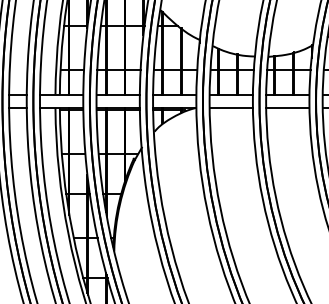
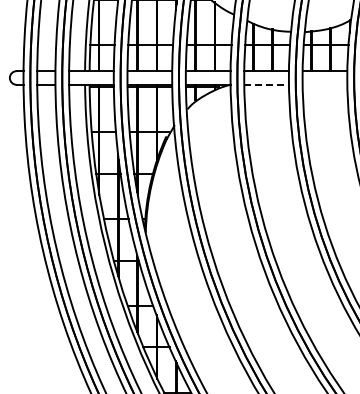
line: (232, 107) -> (267, 84), solid -> dashed
line: (287, 107) -> (324, 84), removed

